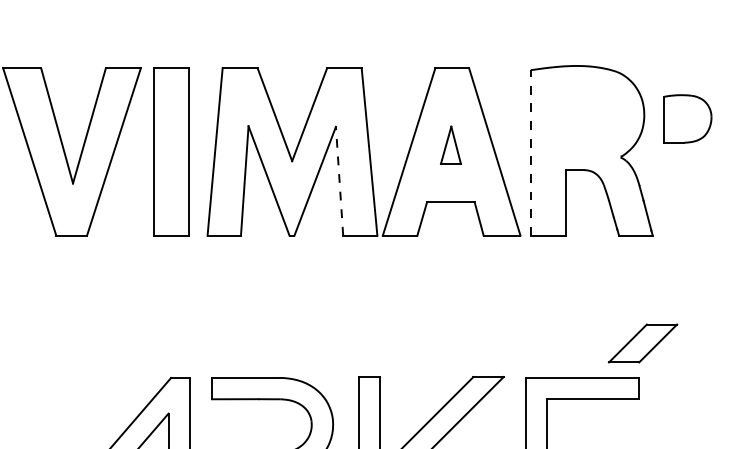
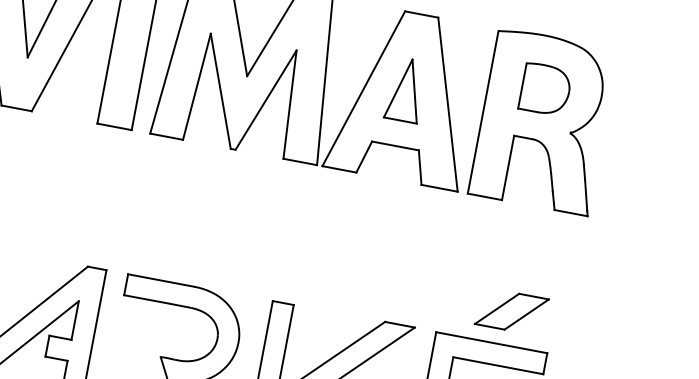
part: (687, 118) -> (545, 89), moved
part: (450, 145) -> (405, 90), size x1.67
line: (530, 152) -> (482, 111), dashed -> solid
line: (339, 181) -> (289, 104), dashed -> solid
part: (642, 343) -> (511, 311), moved

